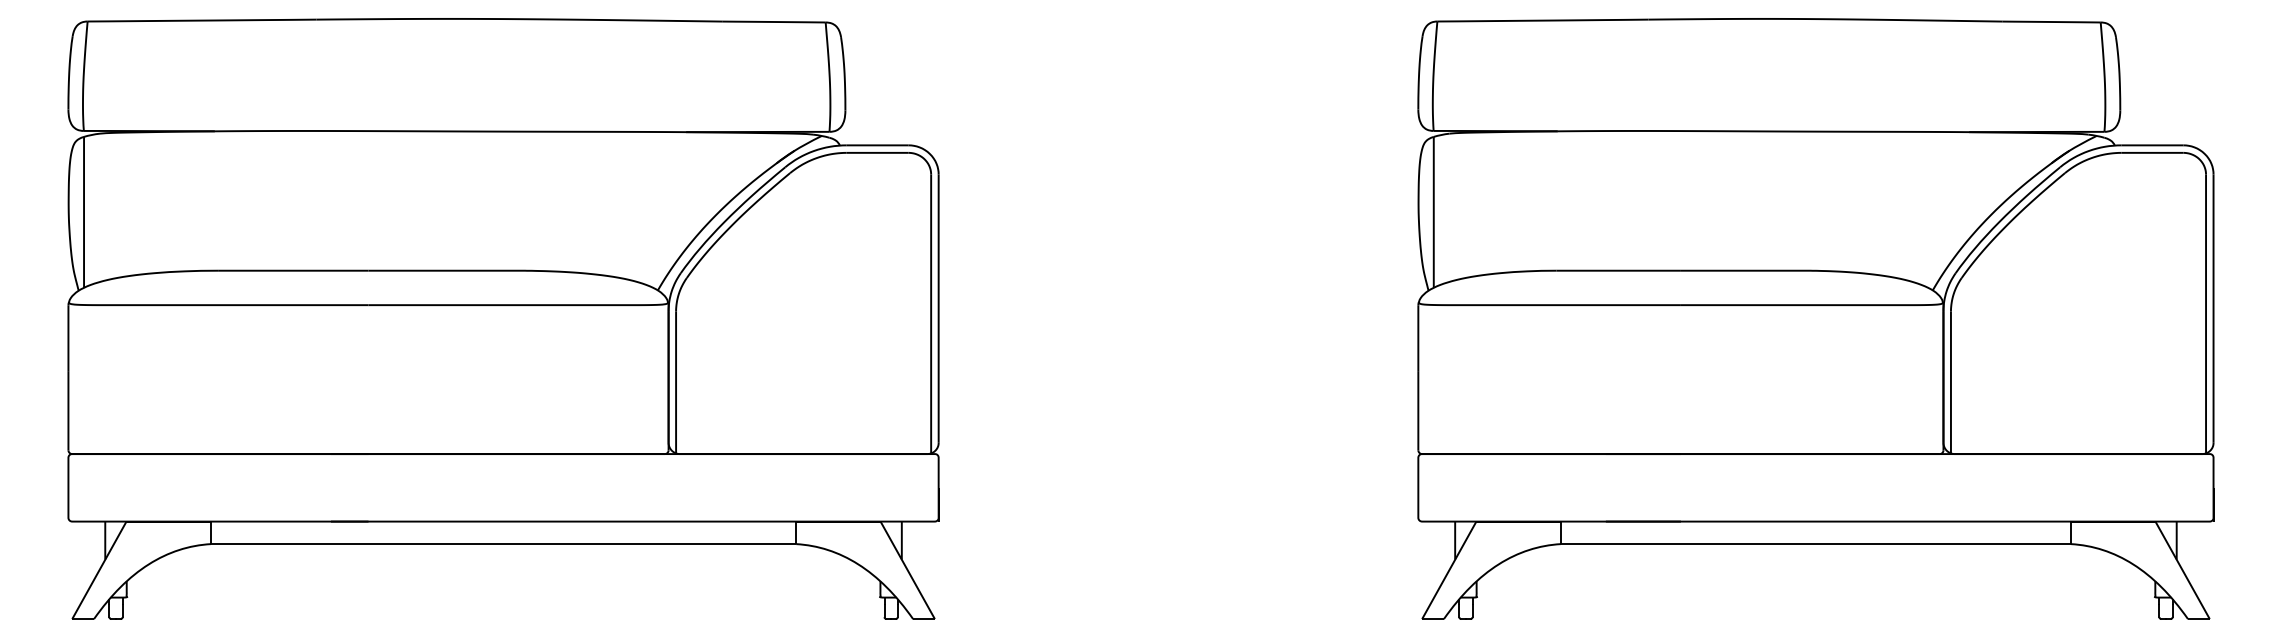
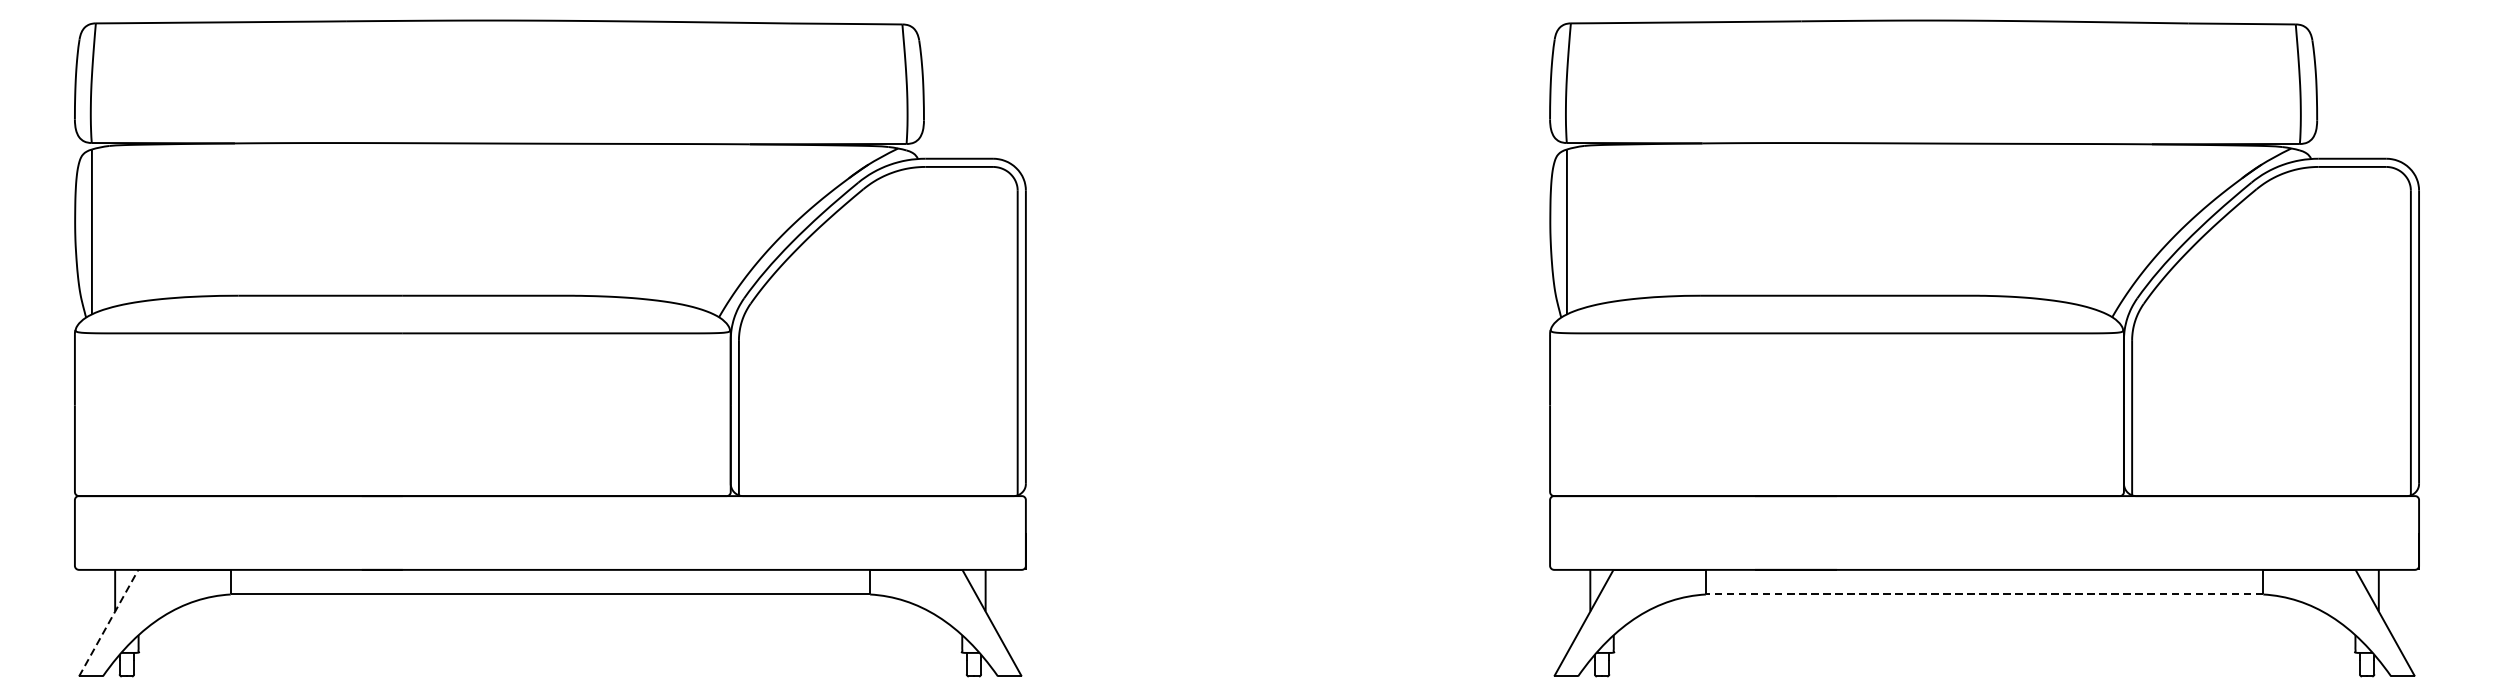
line: (1815, 544) -> (1984, 594), solid -> dashed
line: (99, 570) -> (108, 623), solid -> dashed

